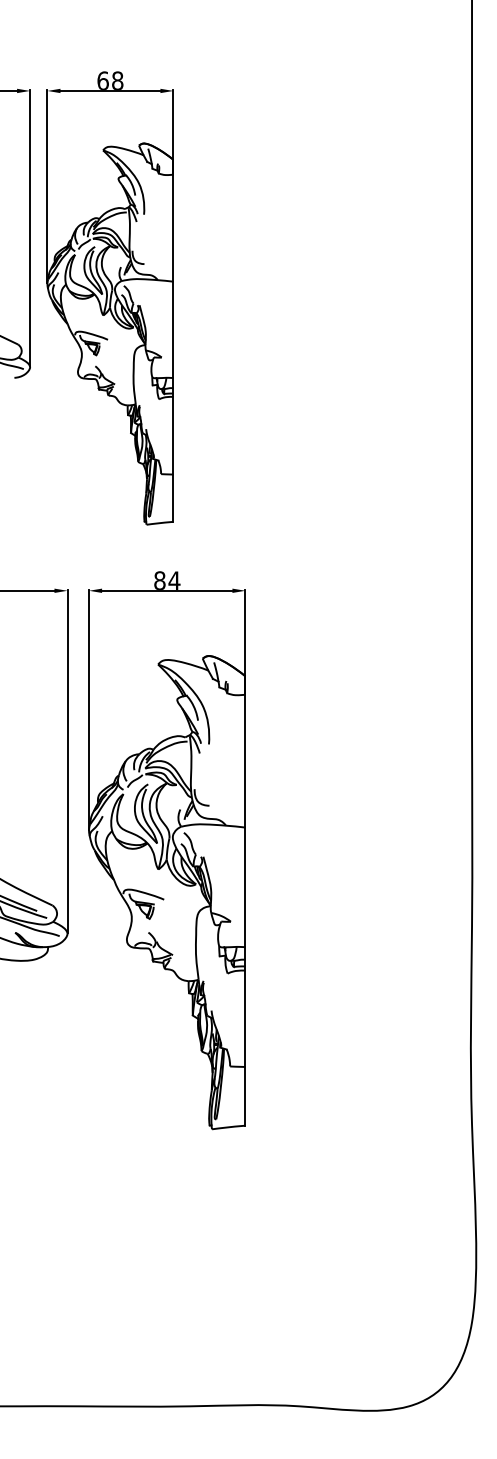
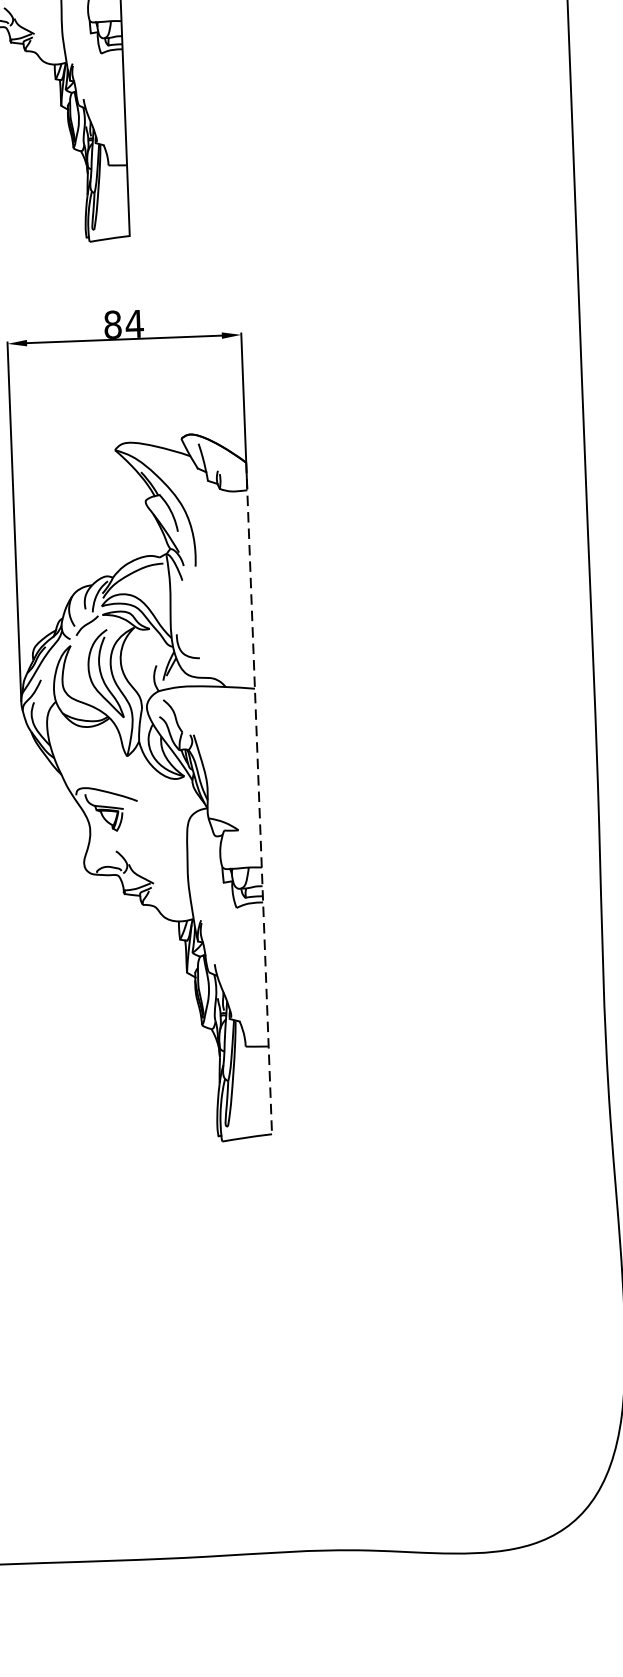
line: (245, 901) -> (259, 799), solid -> dashed

